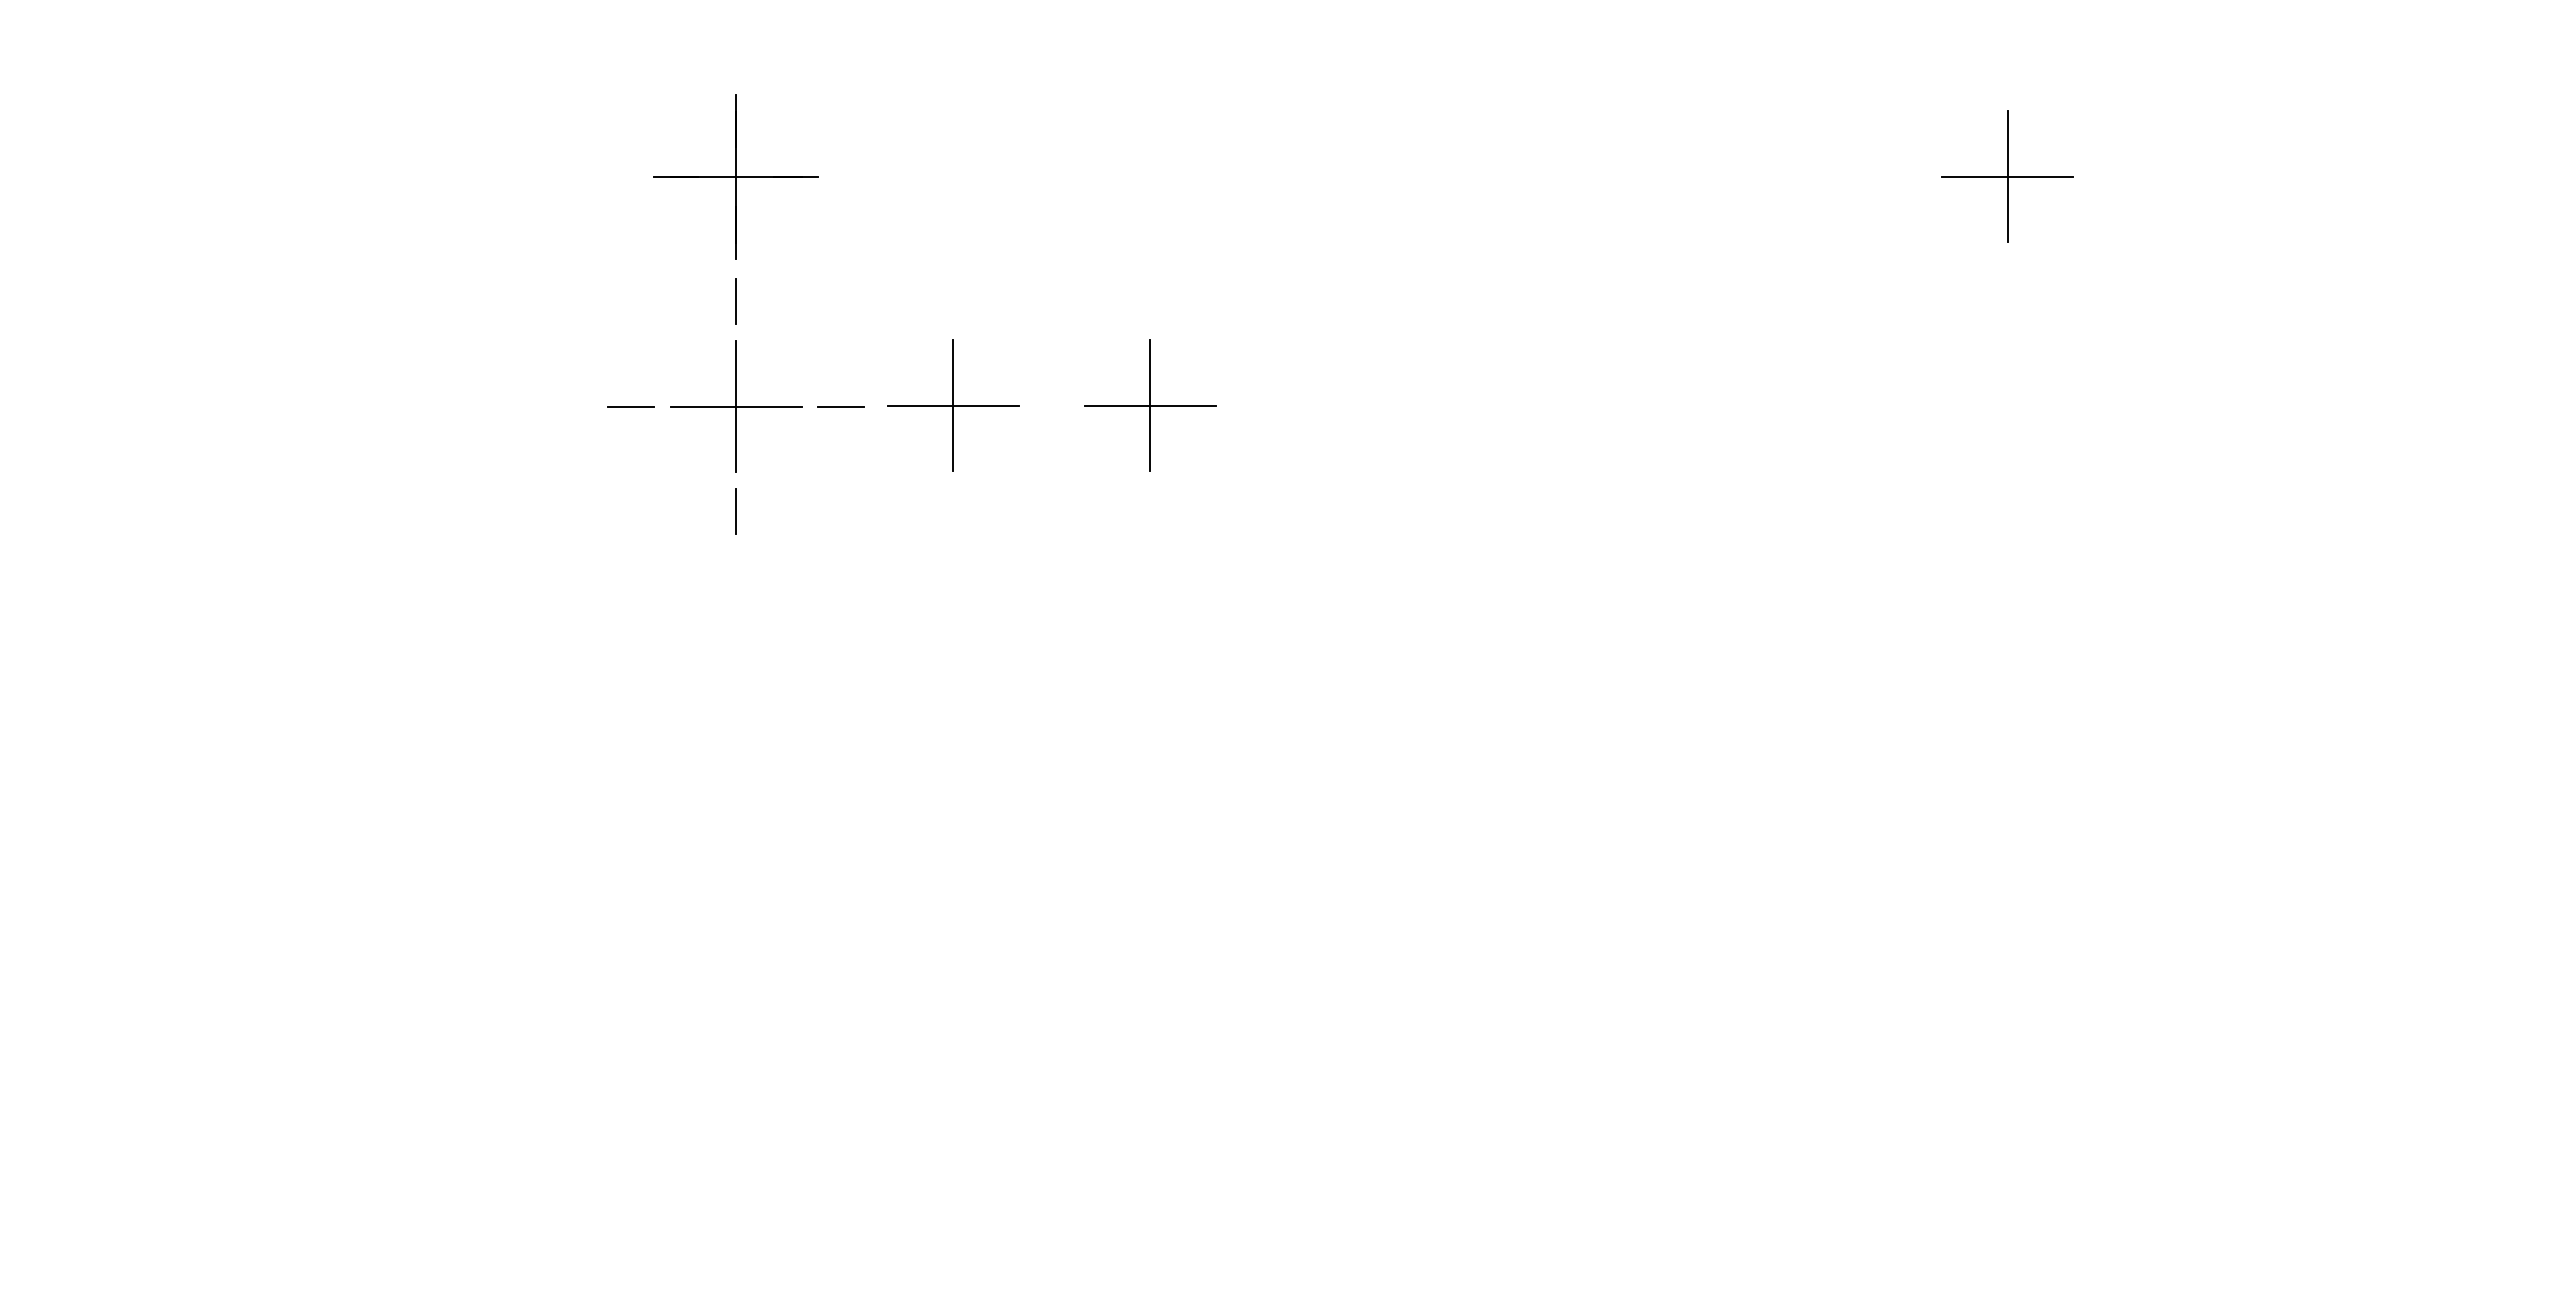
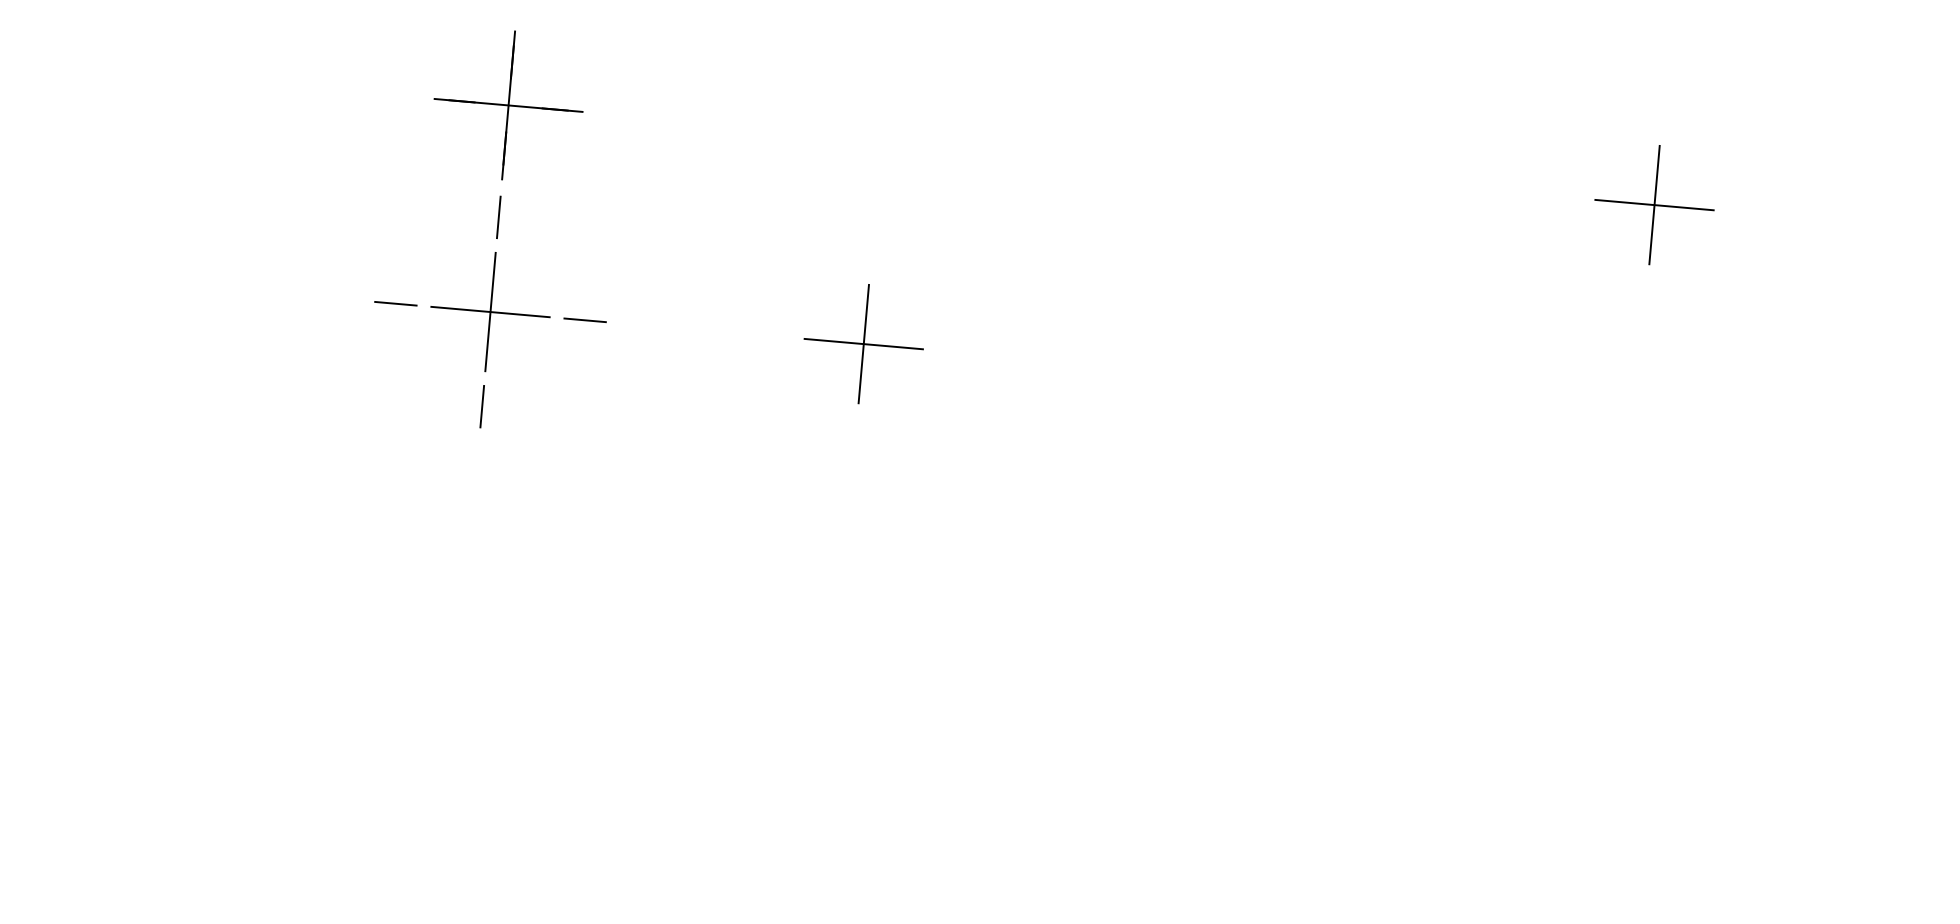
part: (953, 405) -> (686, 328), removed

